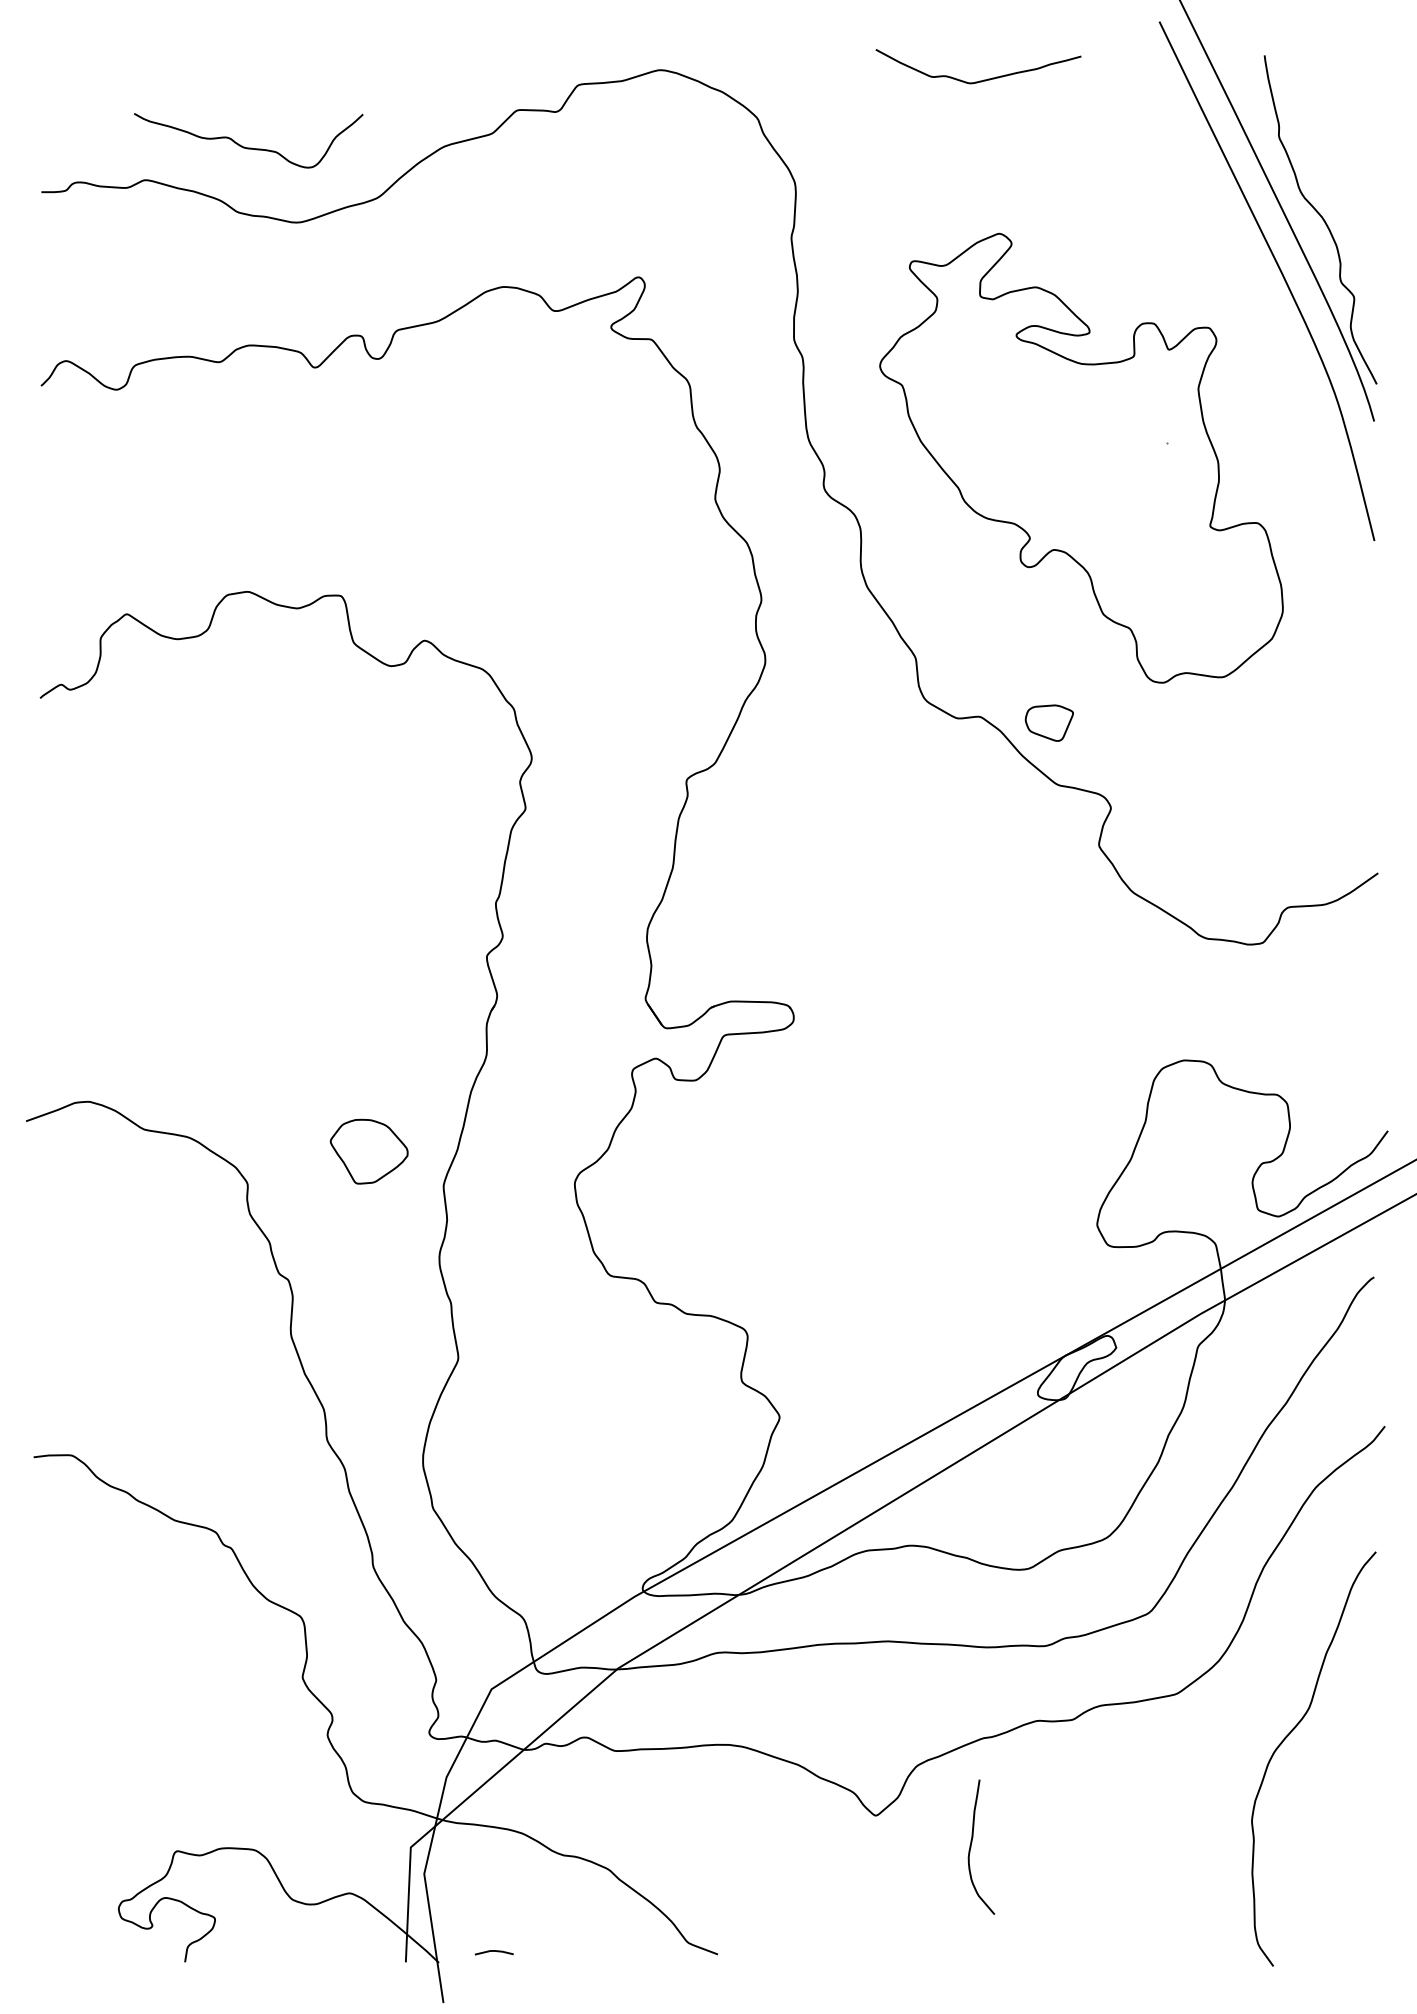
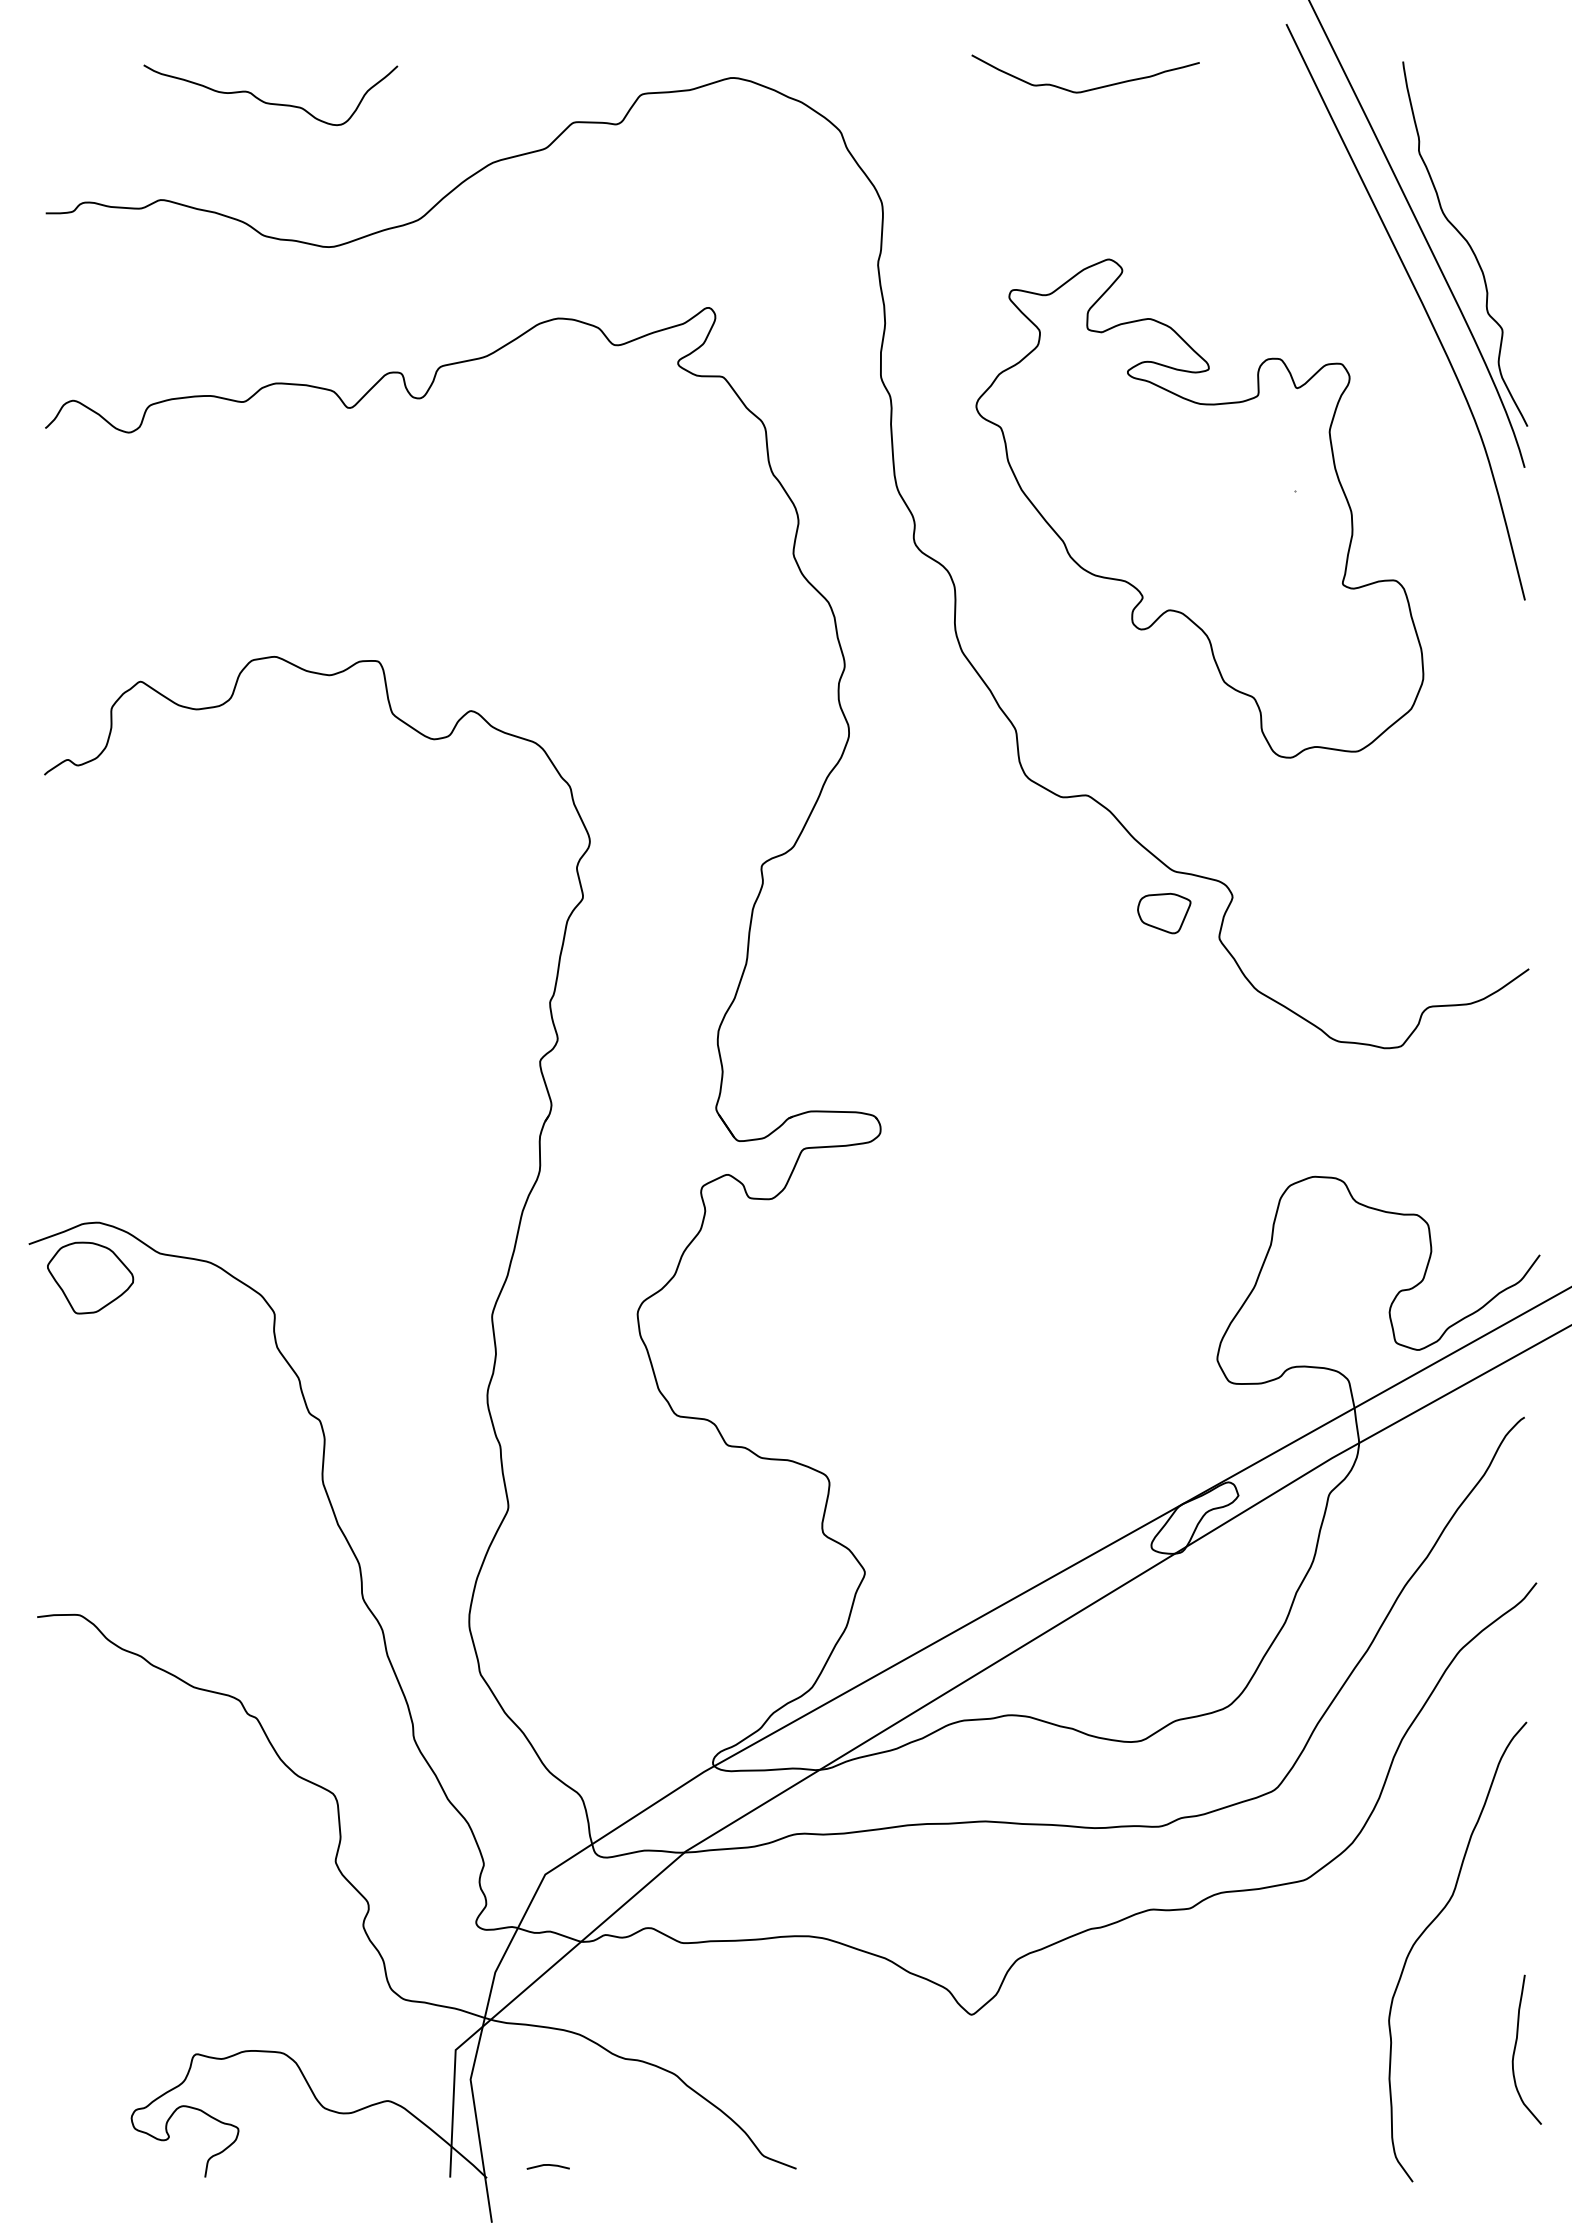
curve: (248, 147) -> (270, 102), moved
part: (1049, 723) -> (1164, 913), moved
part: (369, 1151) -> (90, 1277), moved
curve: (972, 1844) -> (1516, 2046), moved

